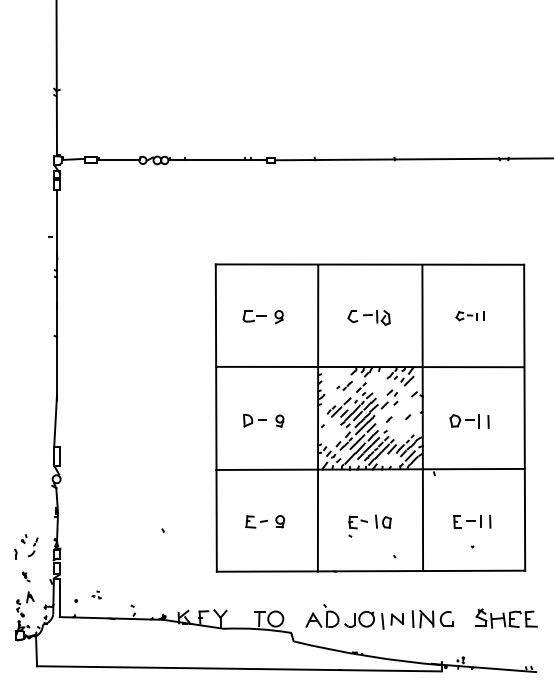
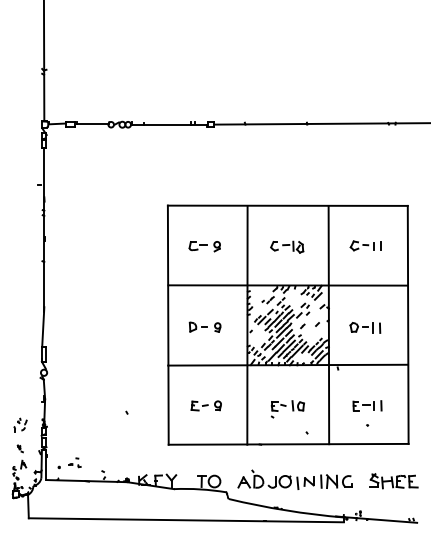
part: (469, 315) -> (365, 245), size x1.43
part: (26, 545) -> (20, 424), size x0.71
part: (95, 594) -> (74, 462), size x1.67

